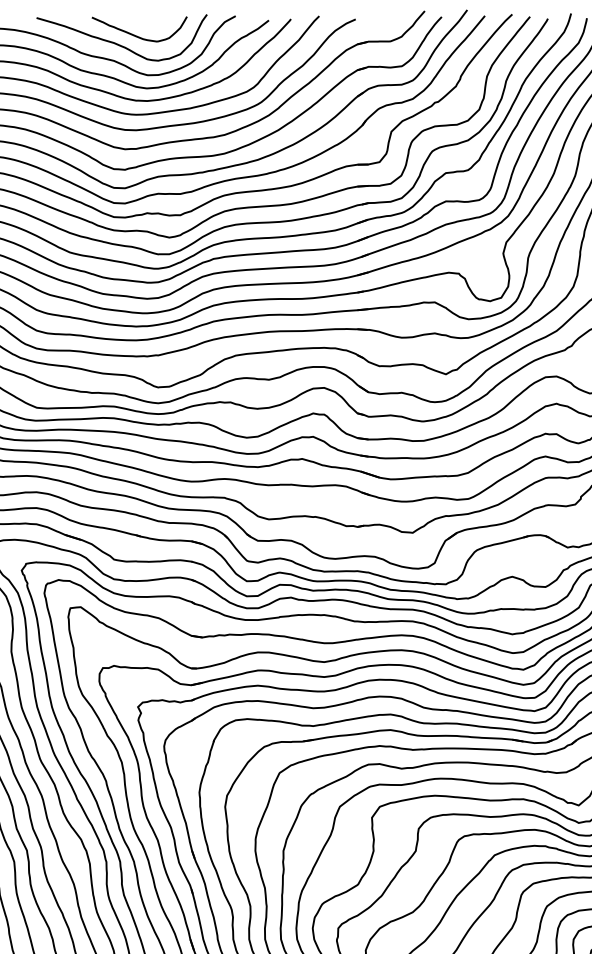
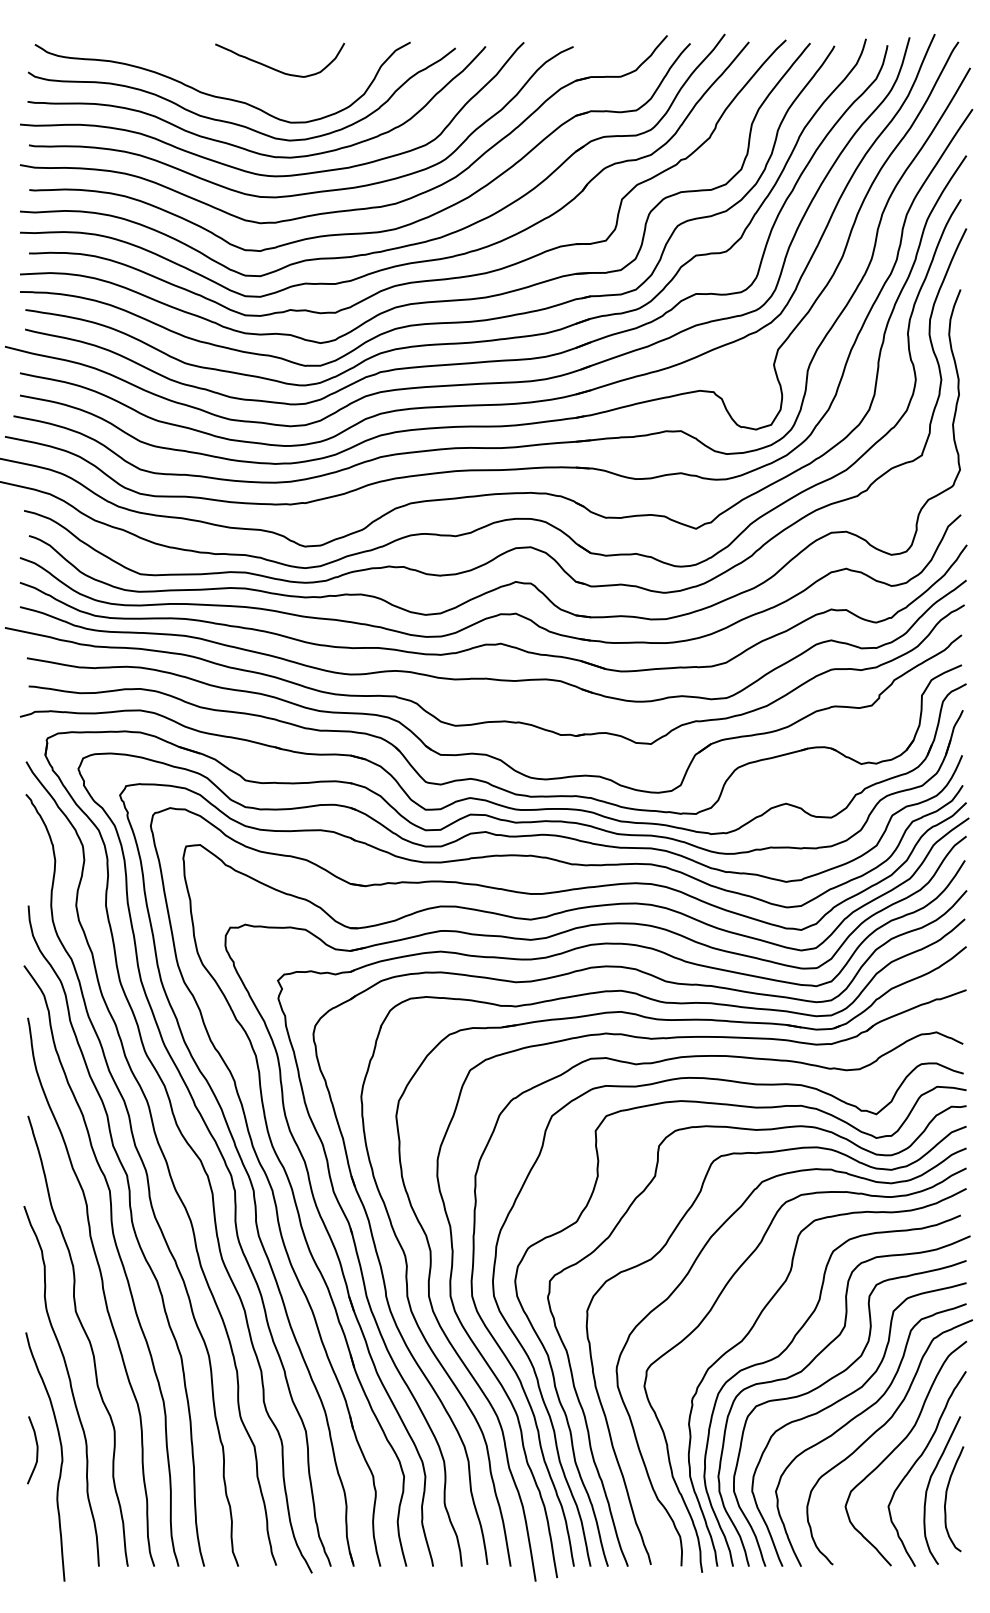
curve: (120, 44) -> (254, 81), removed

